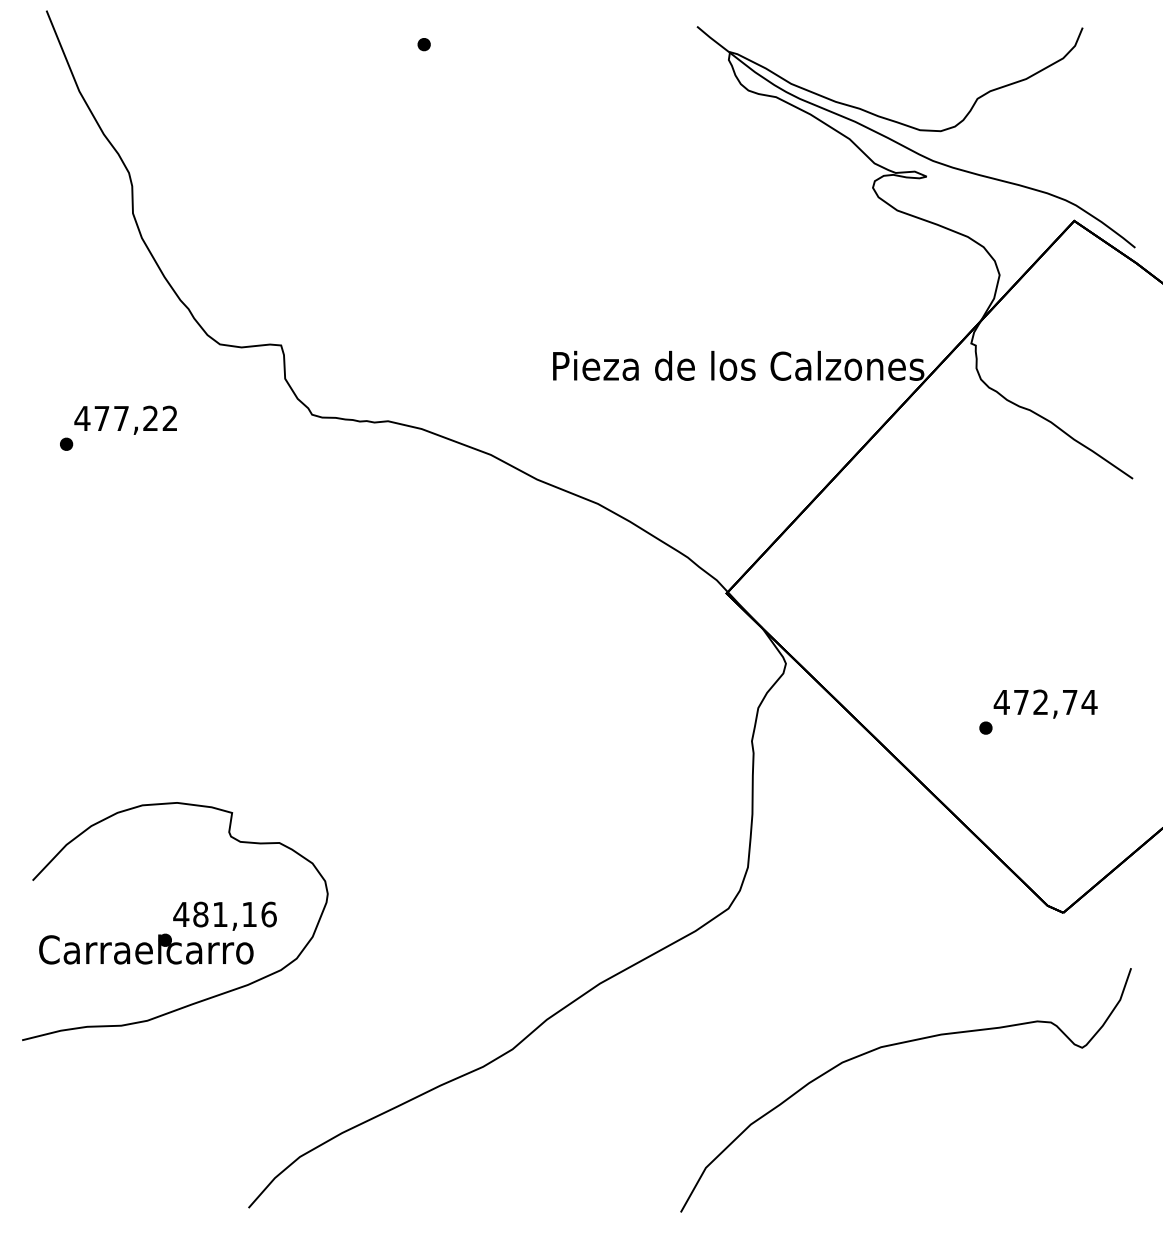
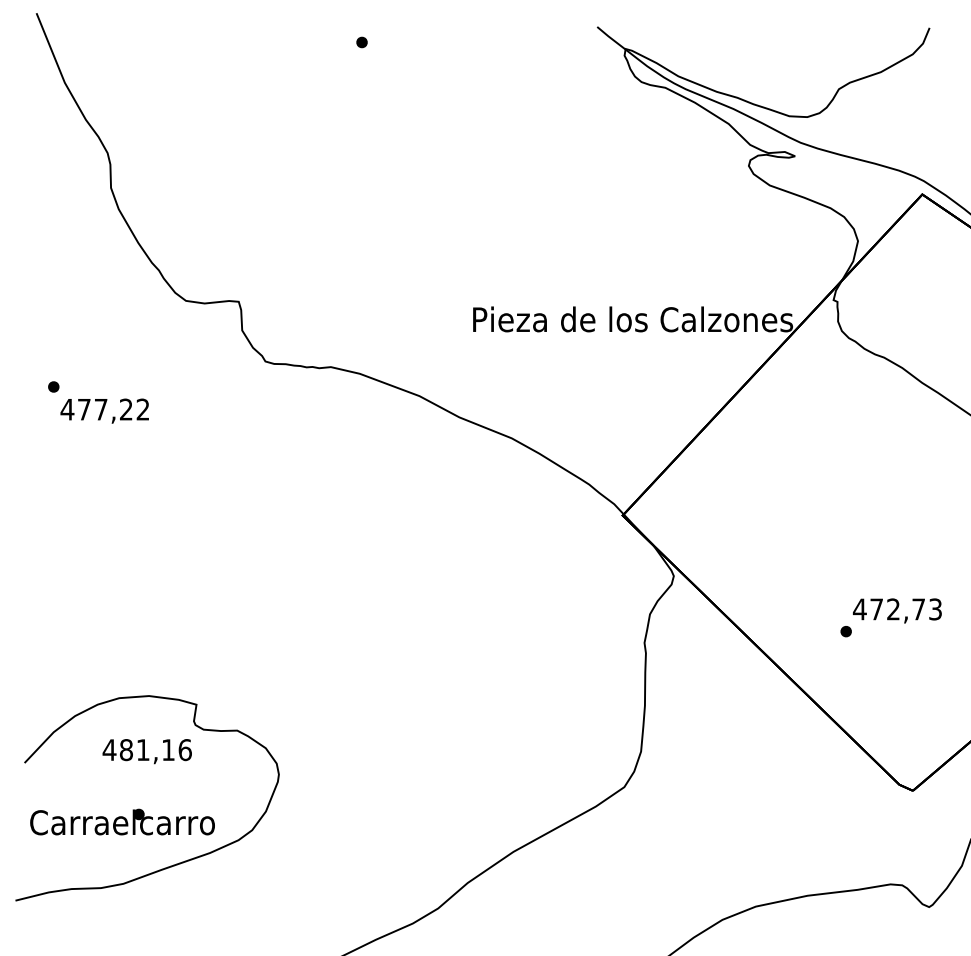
text: (125, 419) -> (104, 410), moved
text: (1089, 702) -> (935, 609), 472,74 -> 472,73
text: (224, 915) -> (146, 750), moved

